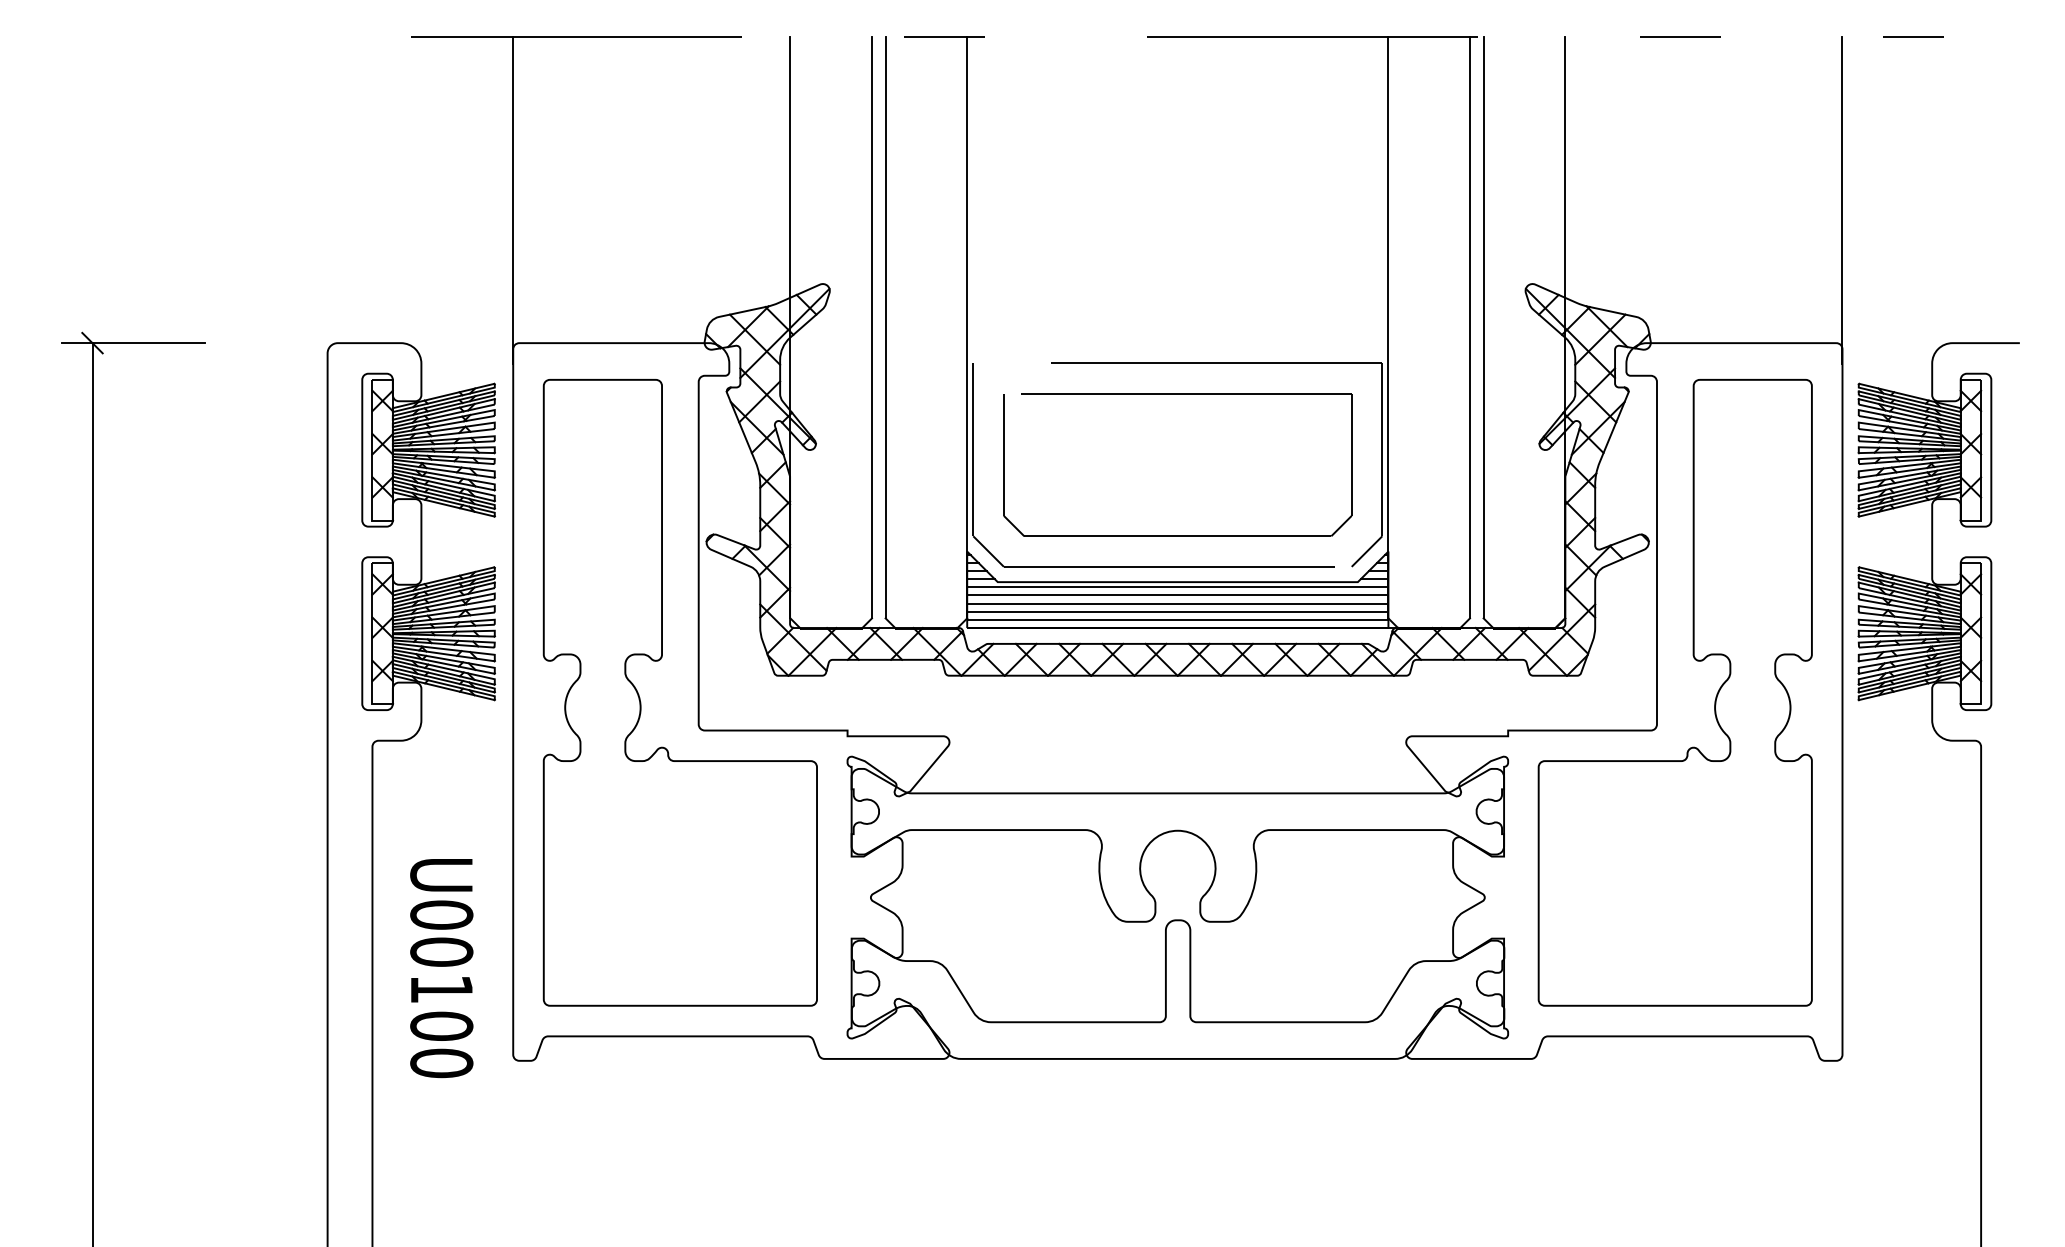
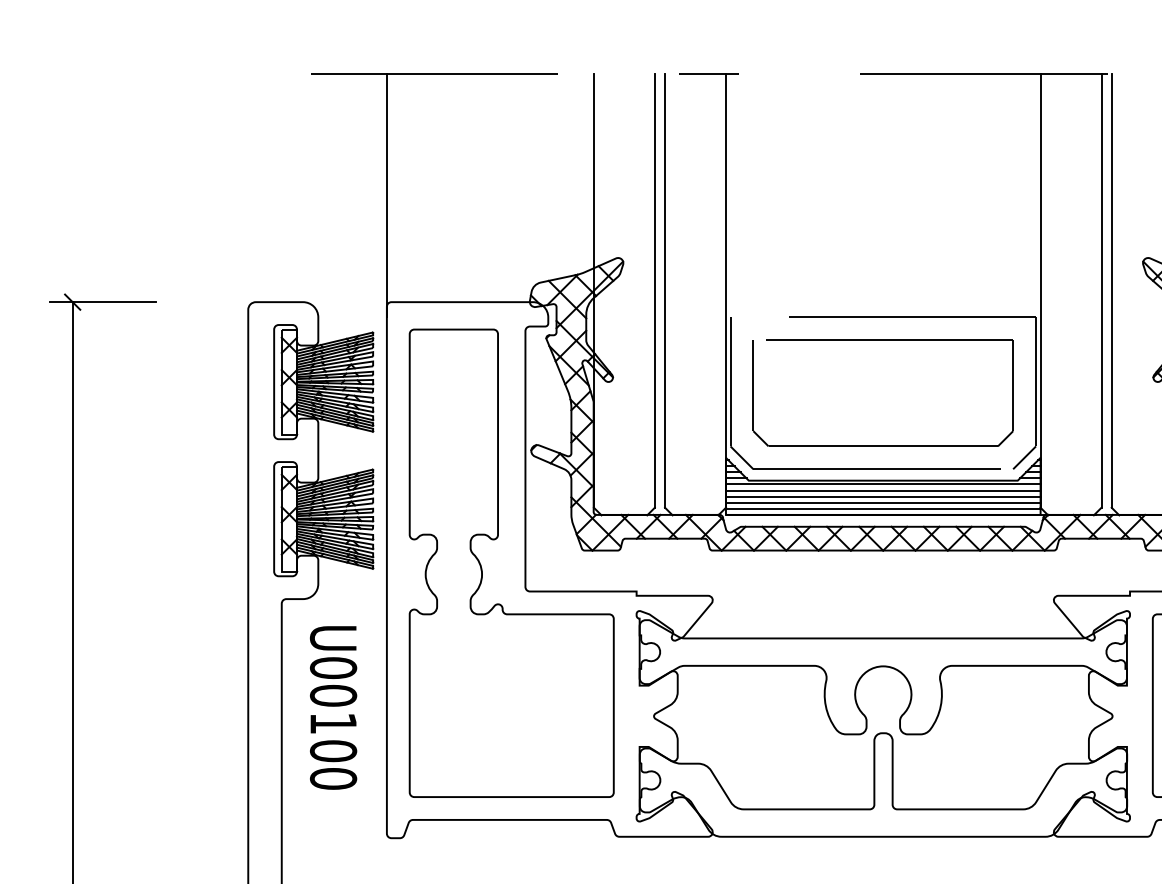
text: (441, 968) -> (333, 707), moved

